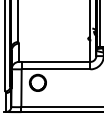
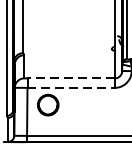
line: (55, 61) -> (70, 77), solid -> dashed
line: (56, 69) -> (71, 88), solid -> dashed

